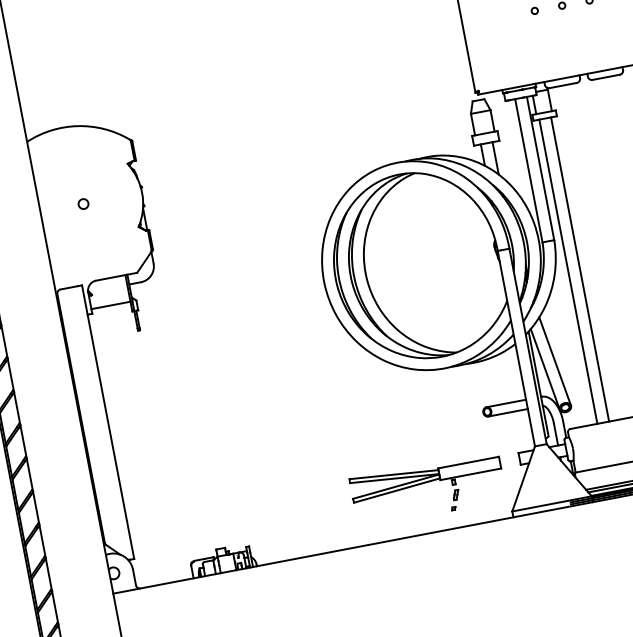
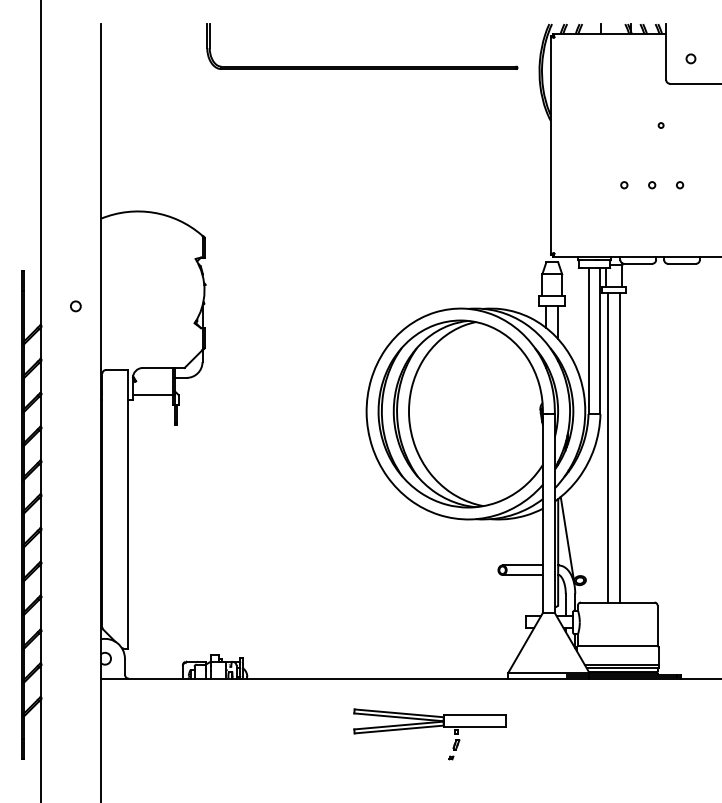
circle: (83, 204) -> (75, 306), moved
line: (555, 361) -> (578, 533), removed
part: (426, 482) -> (429, 727), moved

